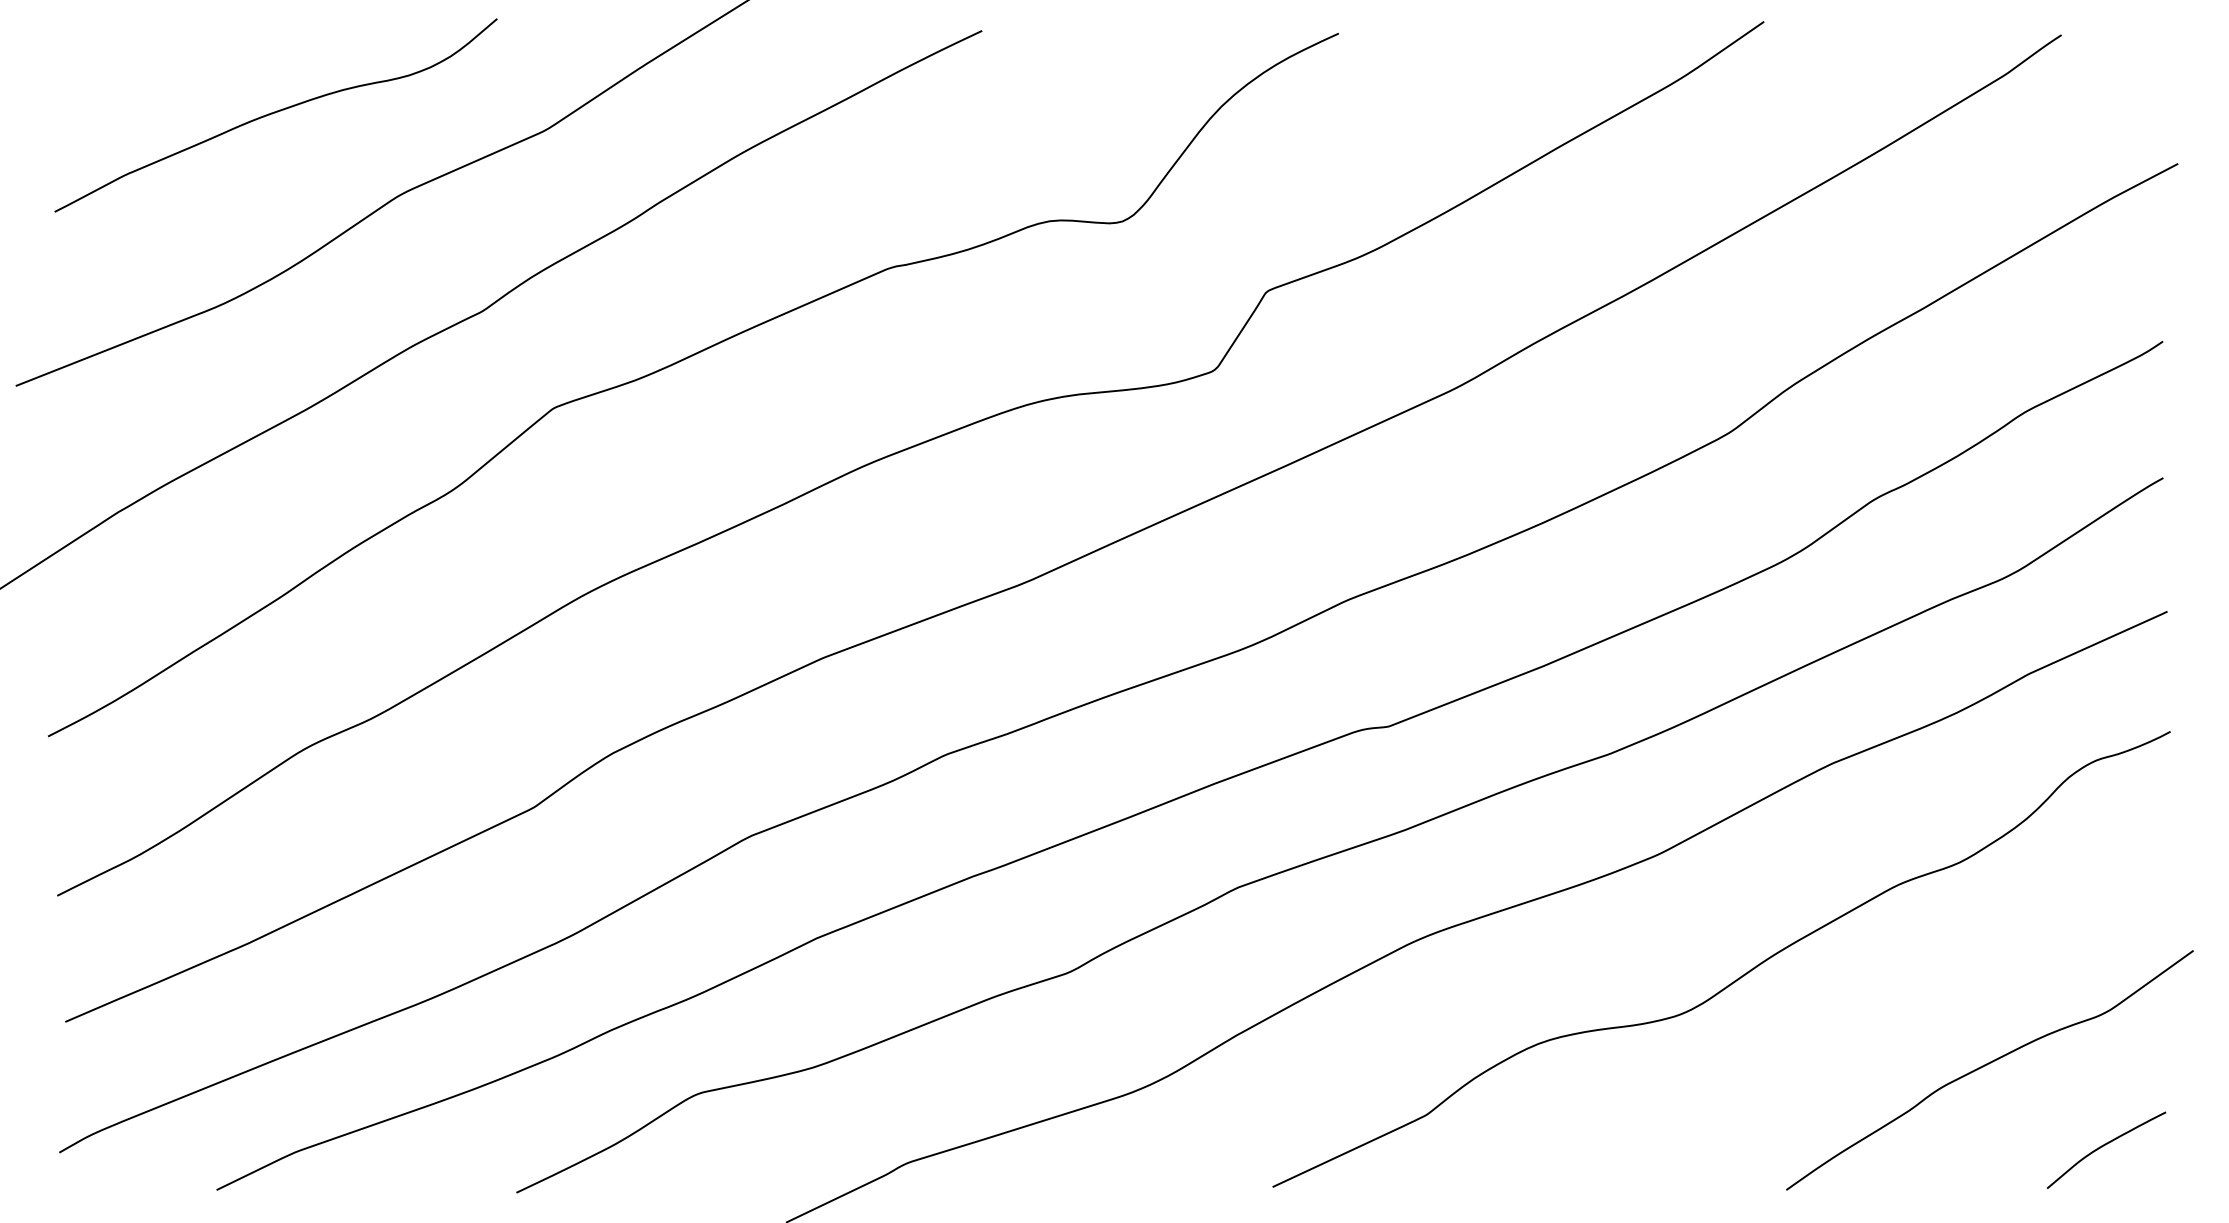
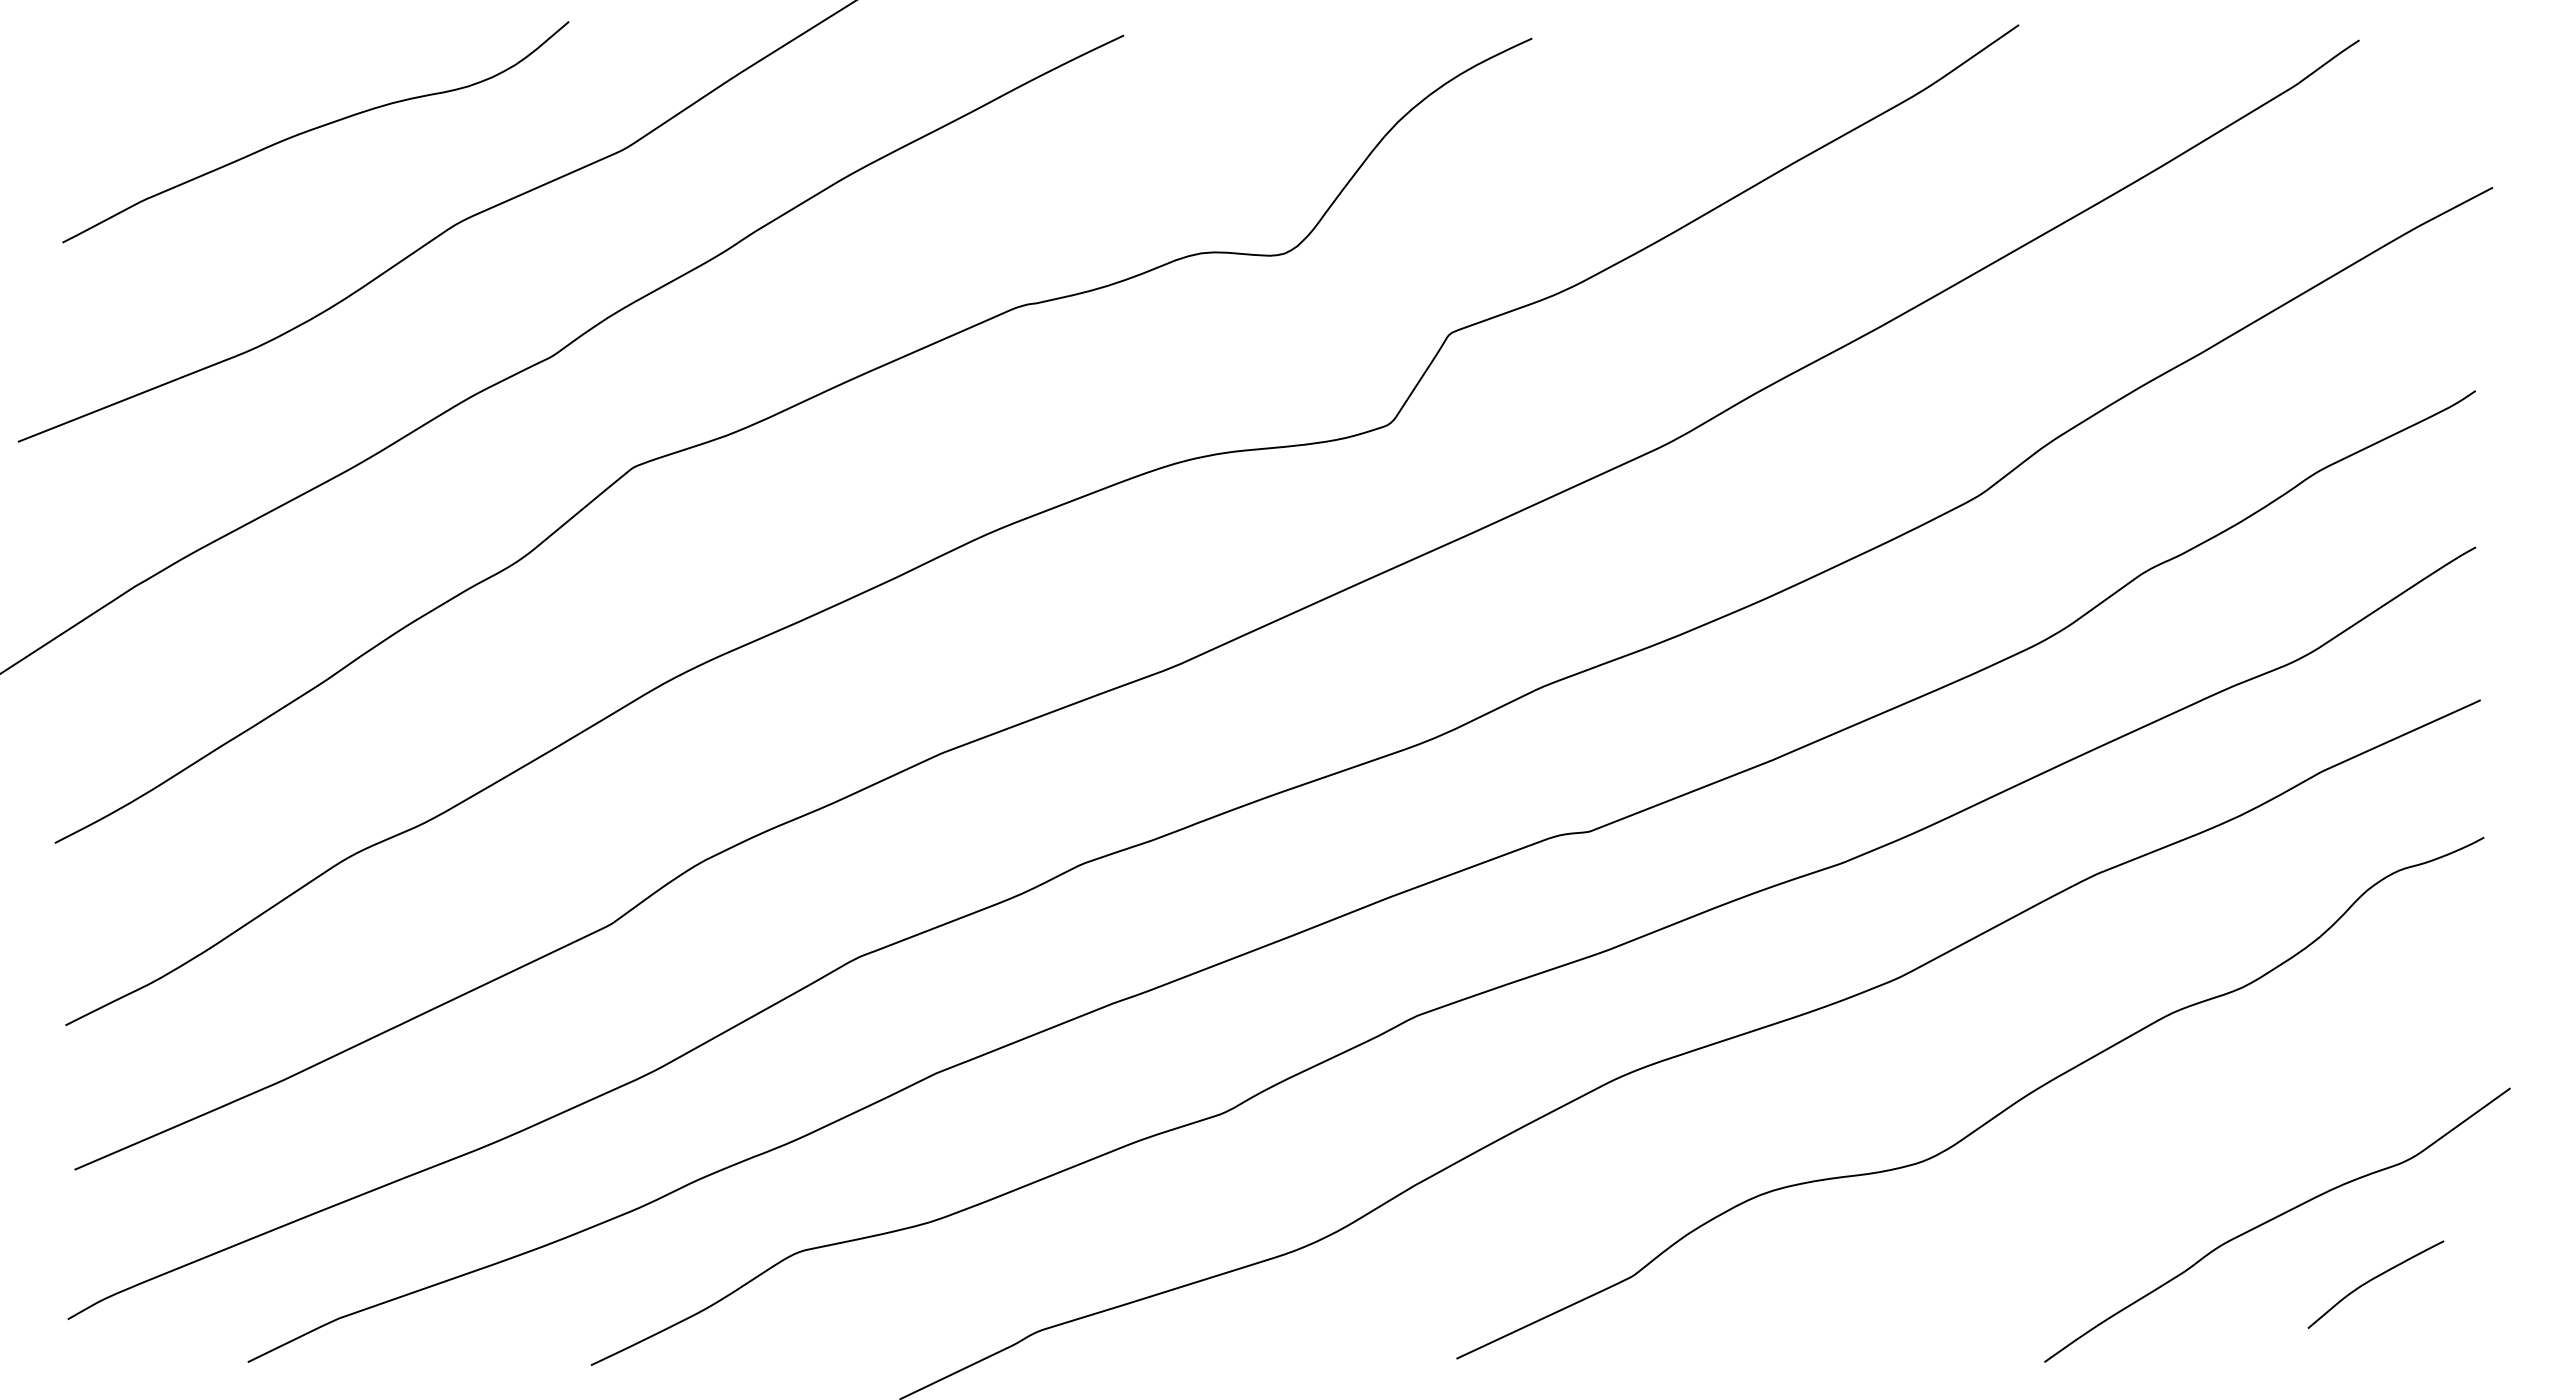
curve: (2103, 1146) -> (2372, 1280), moved

